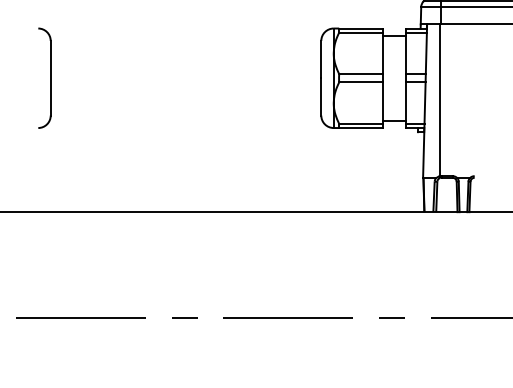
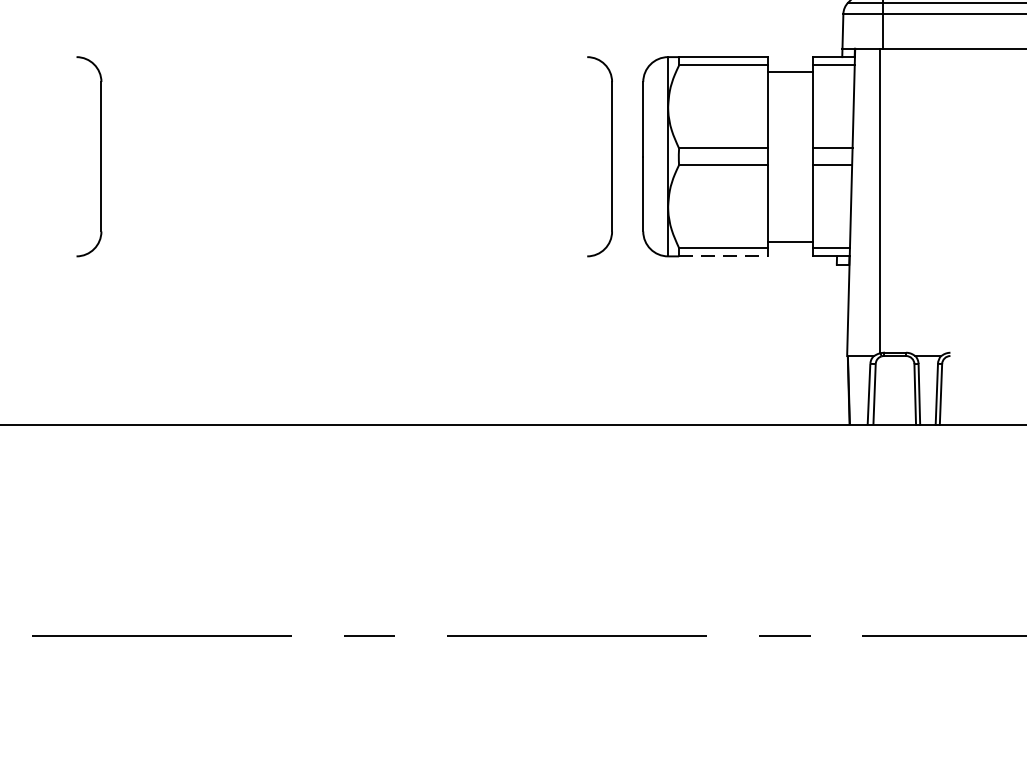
part: (299, 77) -> (599, 155), added
line: (361, 128) -> (723, 257), solid -> dashed

